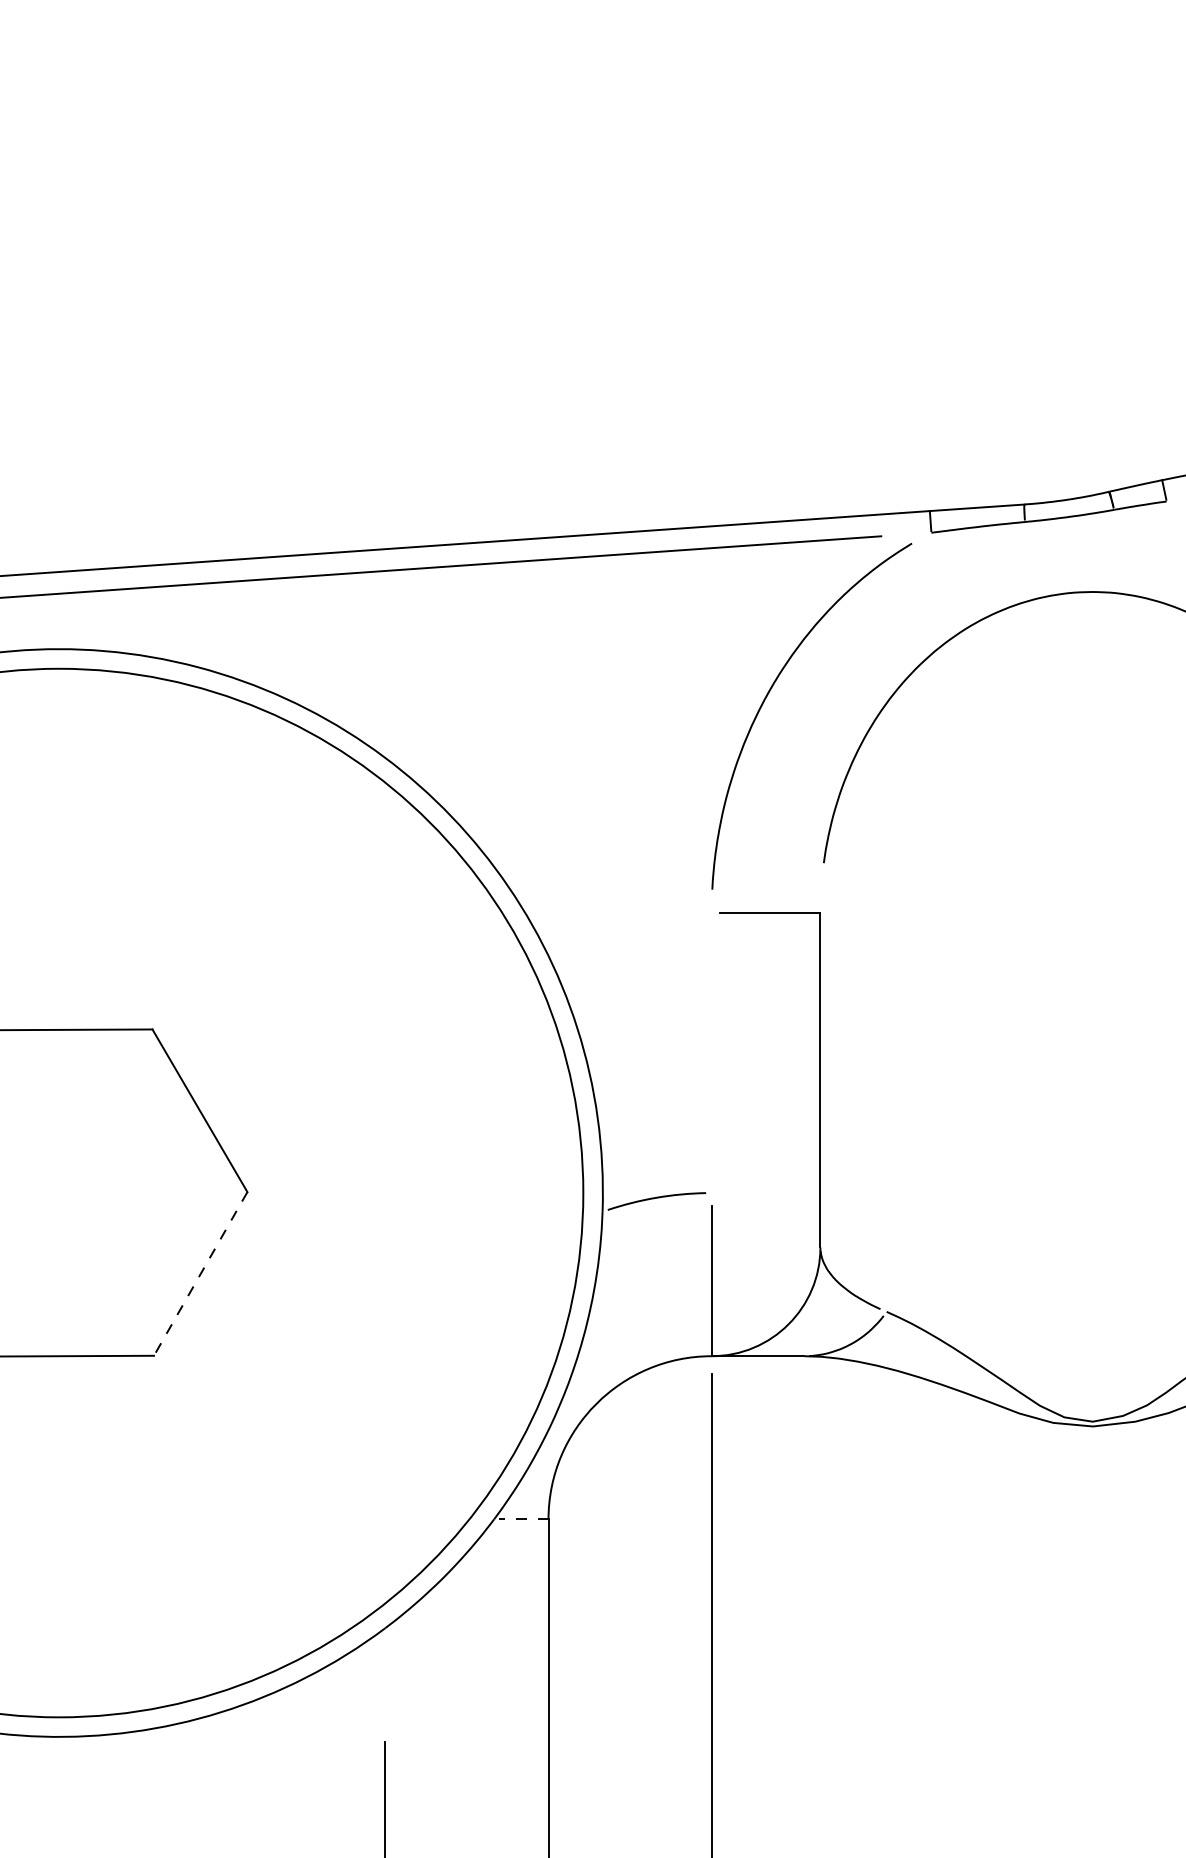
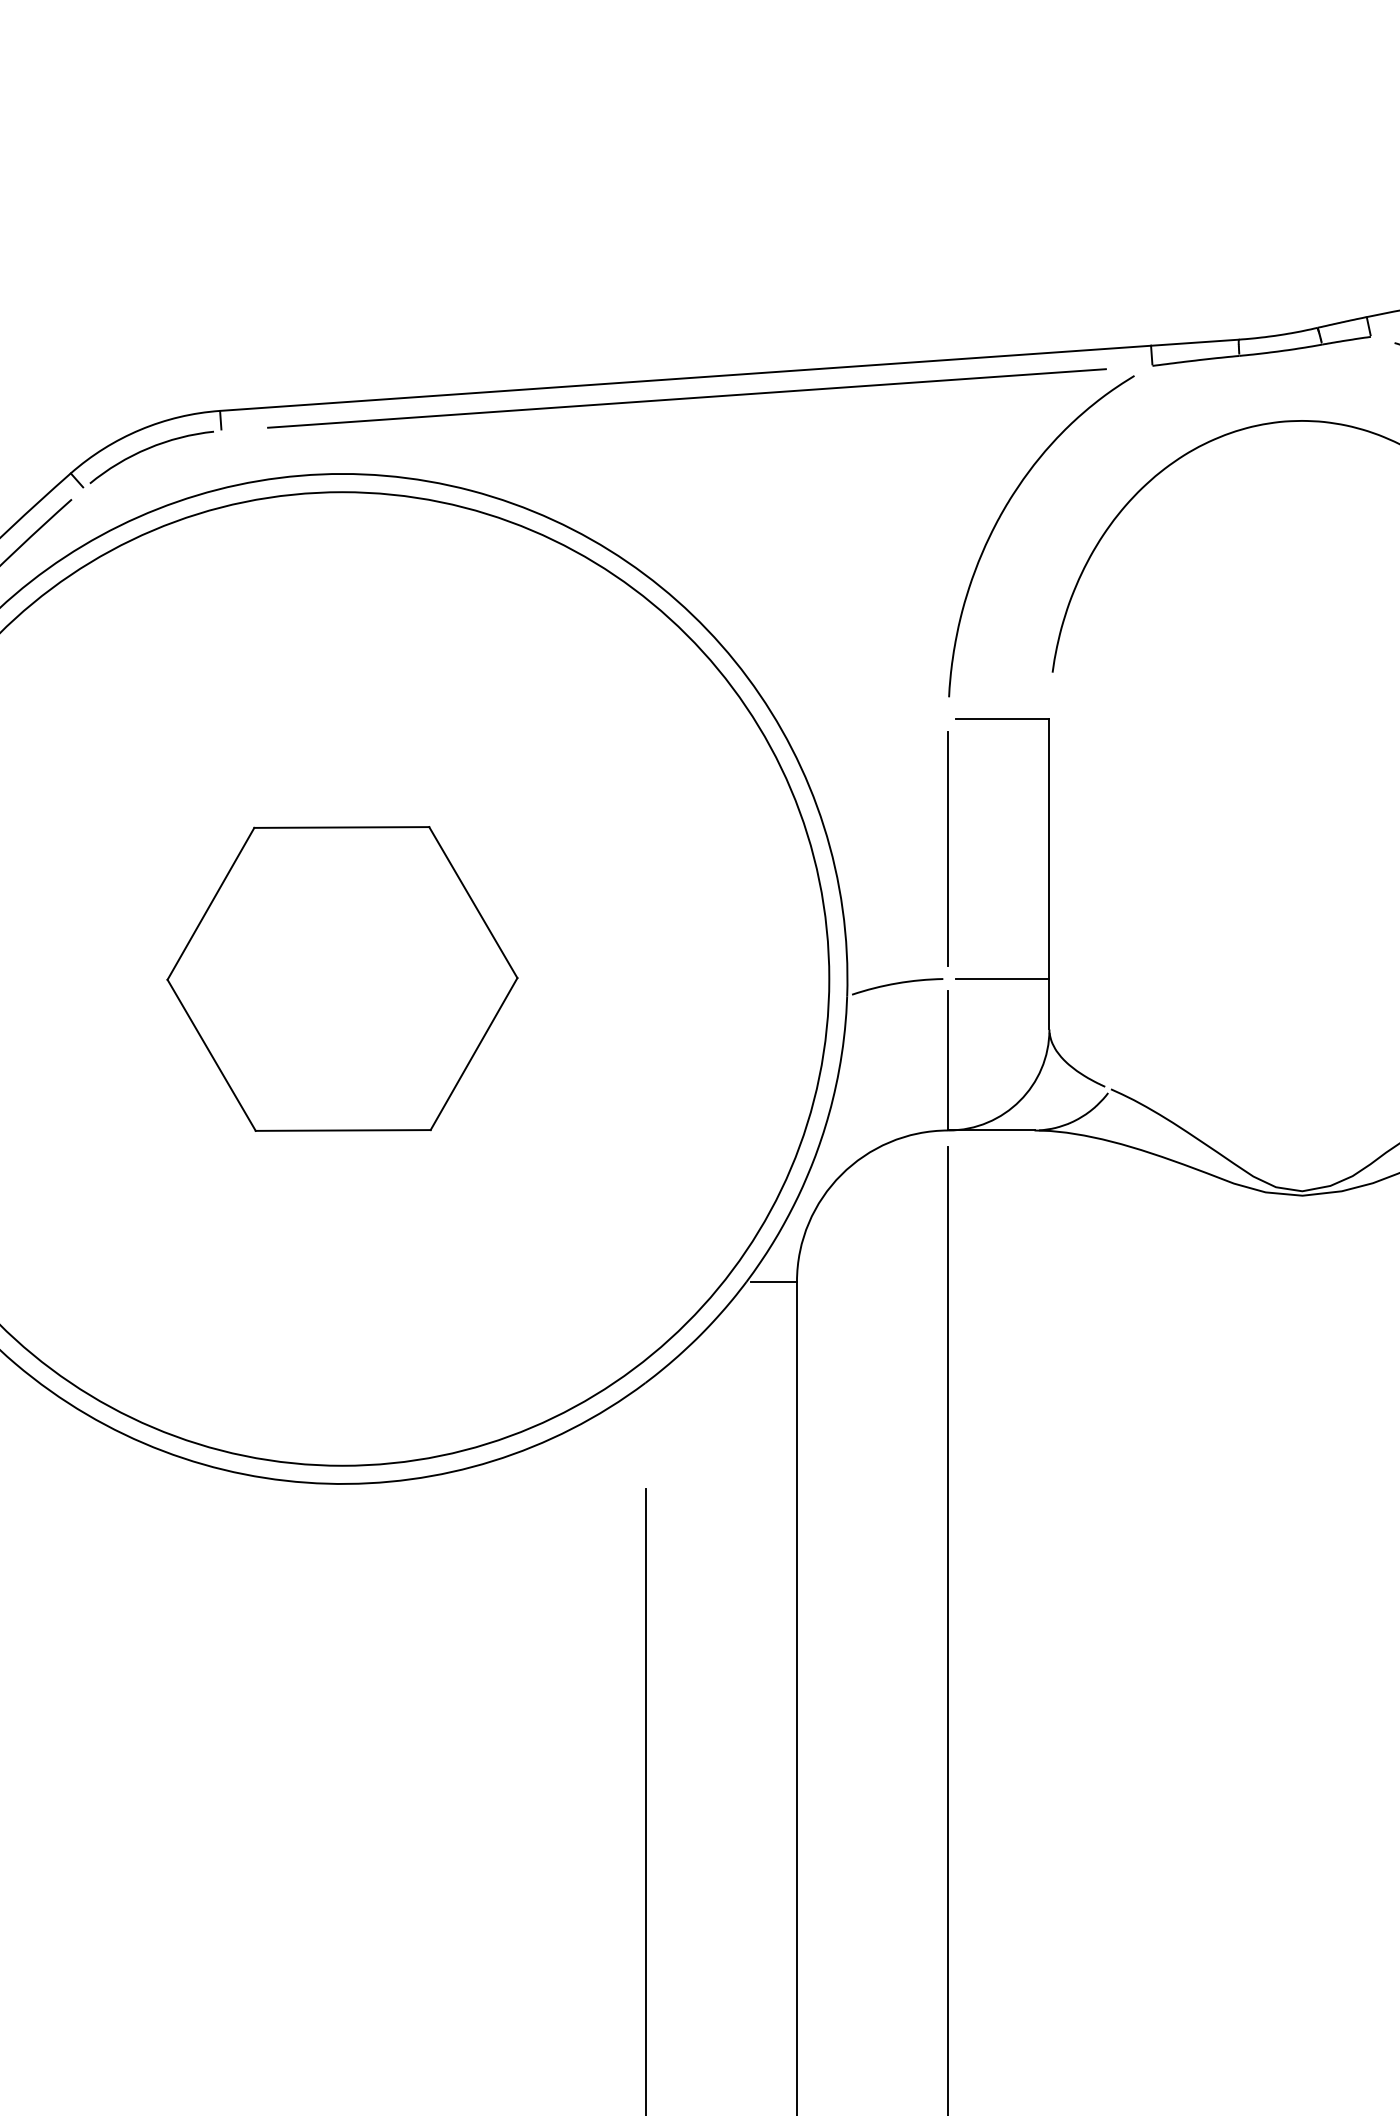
line: (710, 1052) -> (947, 848), added
line: (769, 1192) -> (1002, 978), added
line: (201, 1274) -> (474, 1054), dashed -> solid
line: (524, 1518) -> (774, 1281), dashed -> solid

